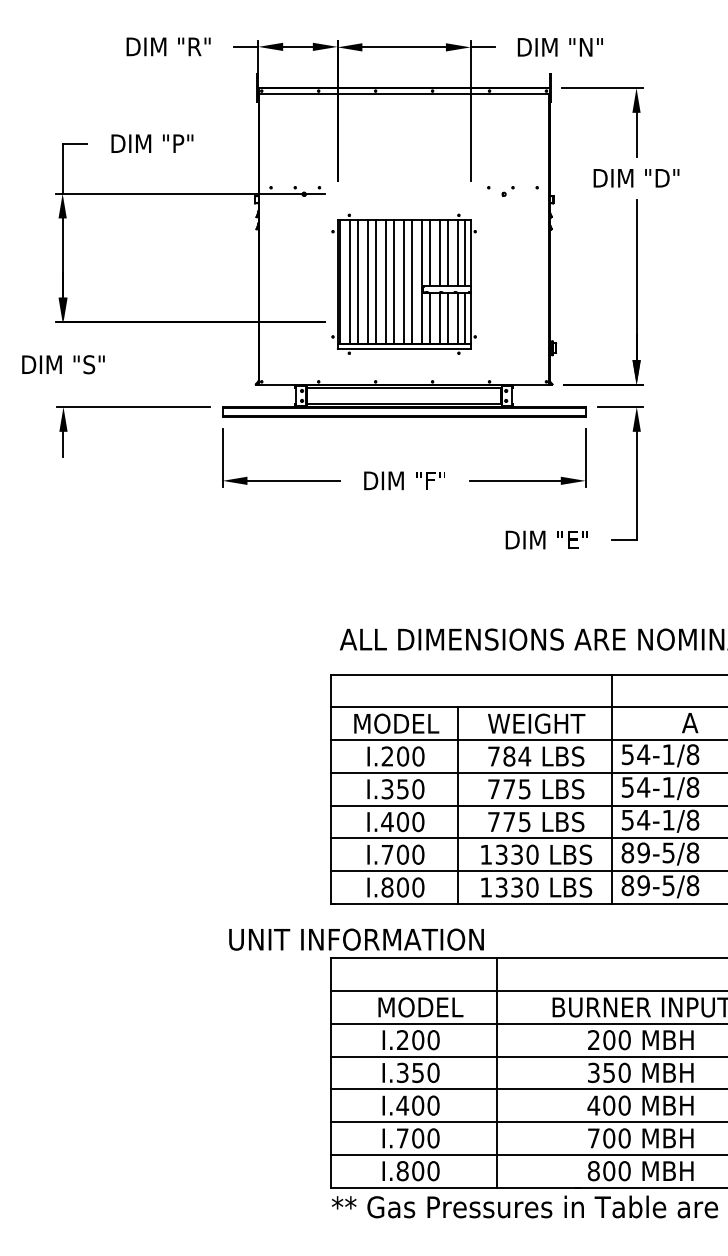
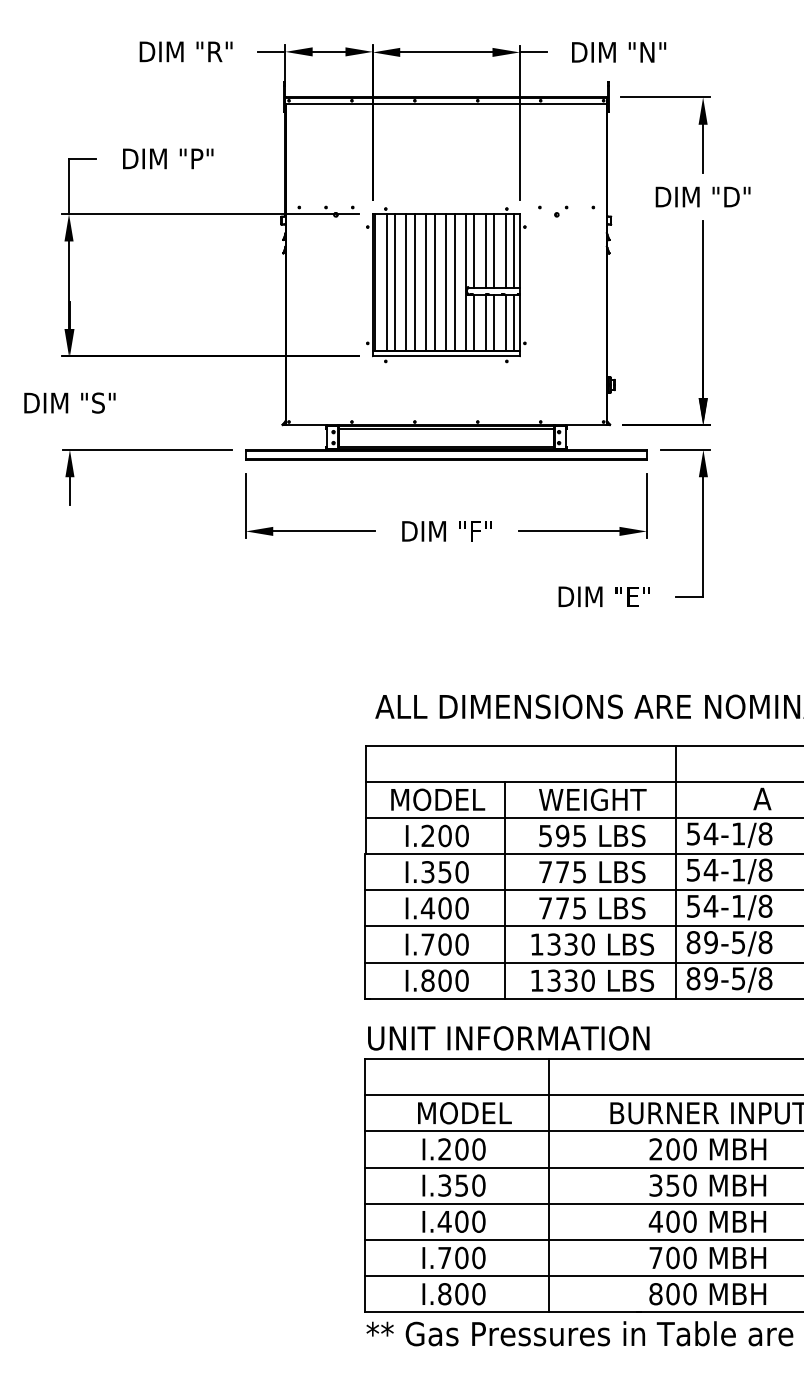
part: (404, 284) -> (446, 285), moved
text: (509, 756) -> (562, 836), 784 -> 595
text: (356, 939) -> (508, 1038), moved

